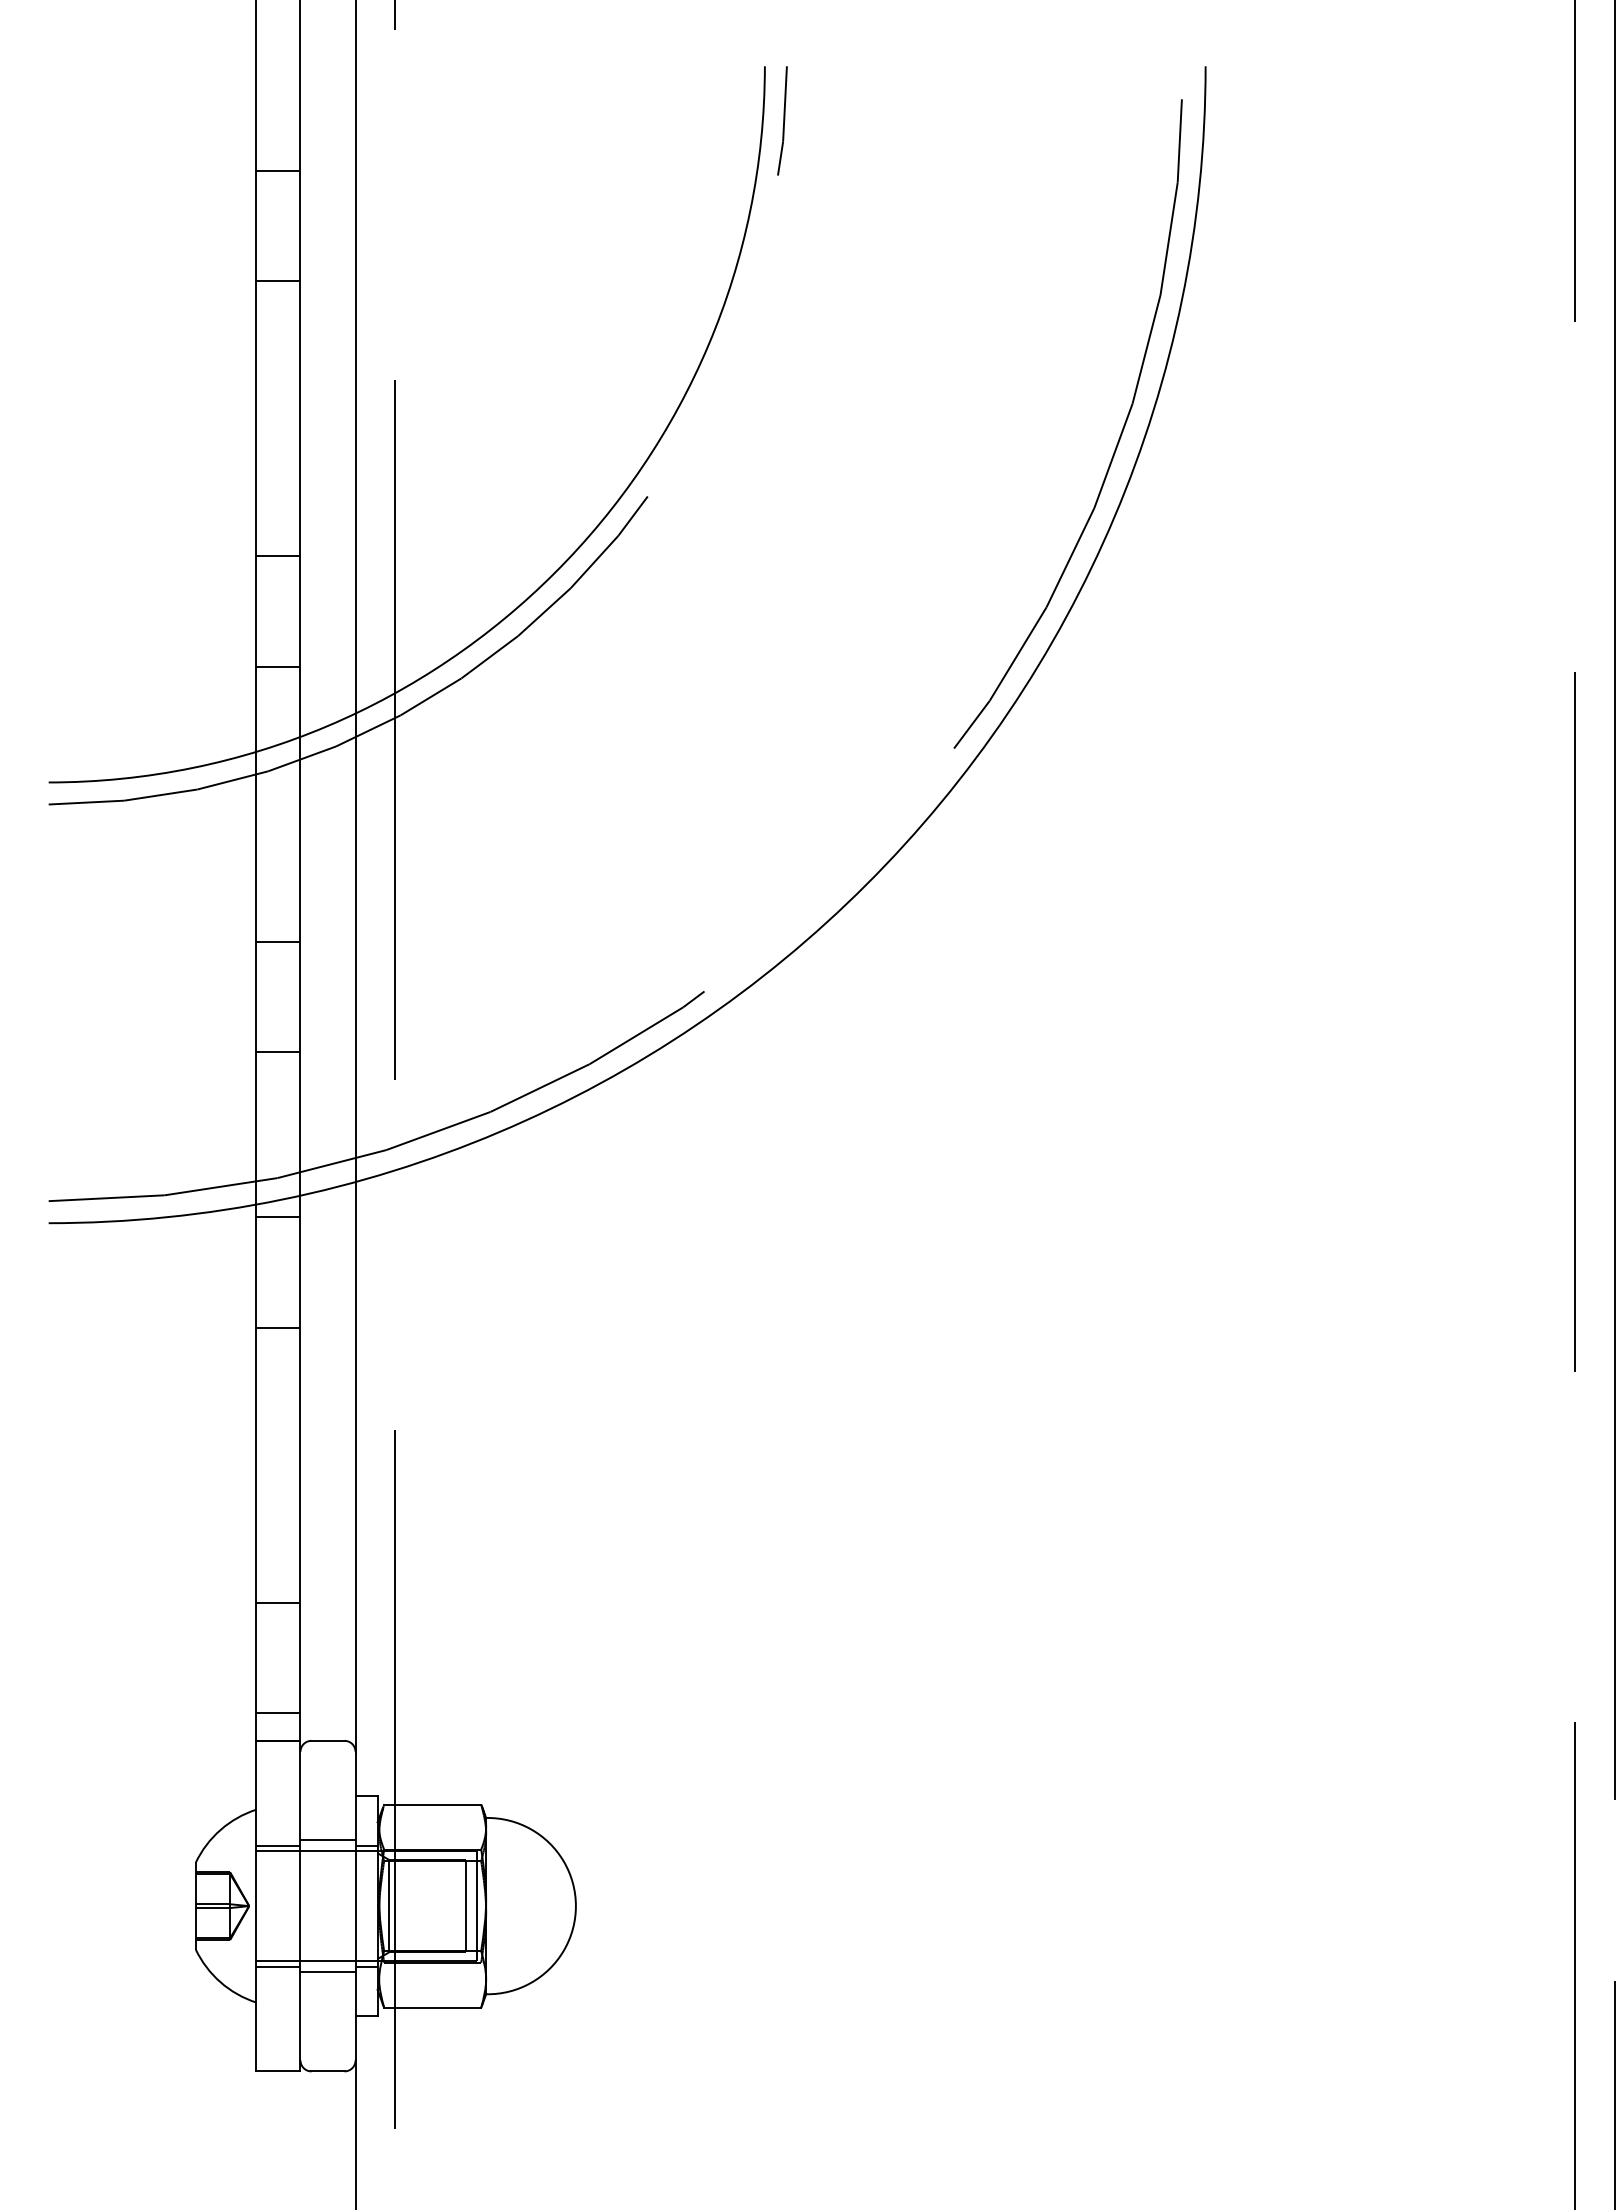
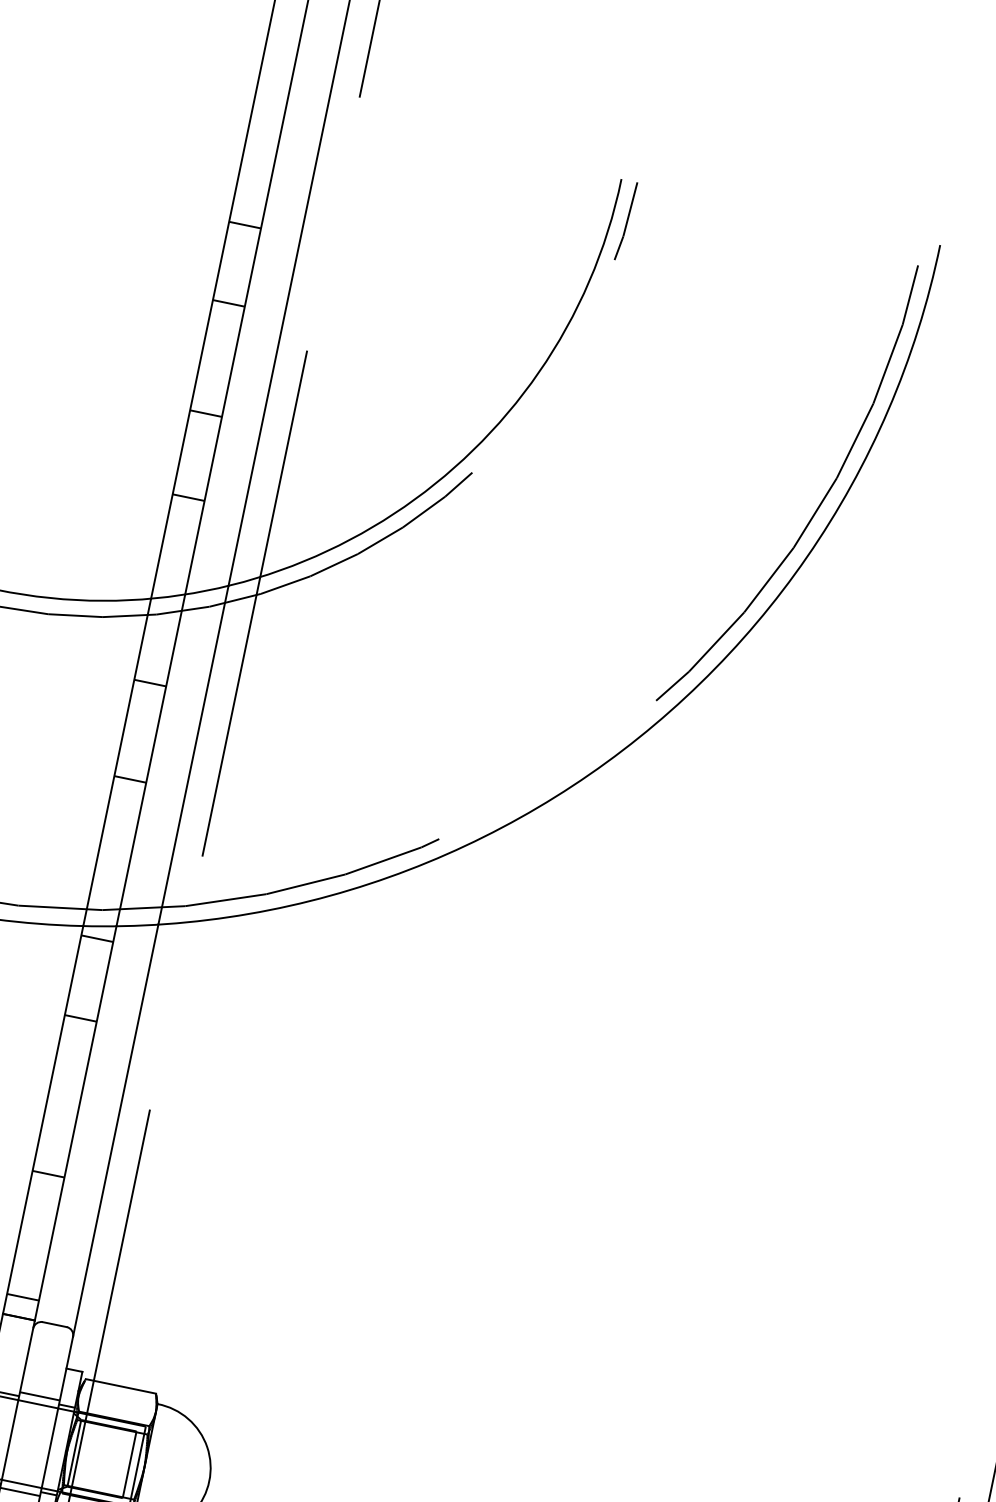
line: (278, 170) -> (245, 224), moved
line: (278, 280) -> (229, 303), moved
line: (278, 556) -> (206, 413), moved
line: (278, 666) -> (188, 497), moved
line: (278, 942) -> (150, 683), moved
line: (278, 1052) -> (130, 779), moved
line: (278, 1603) -> (48, 1174), moved

